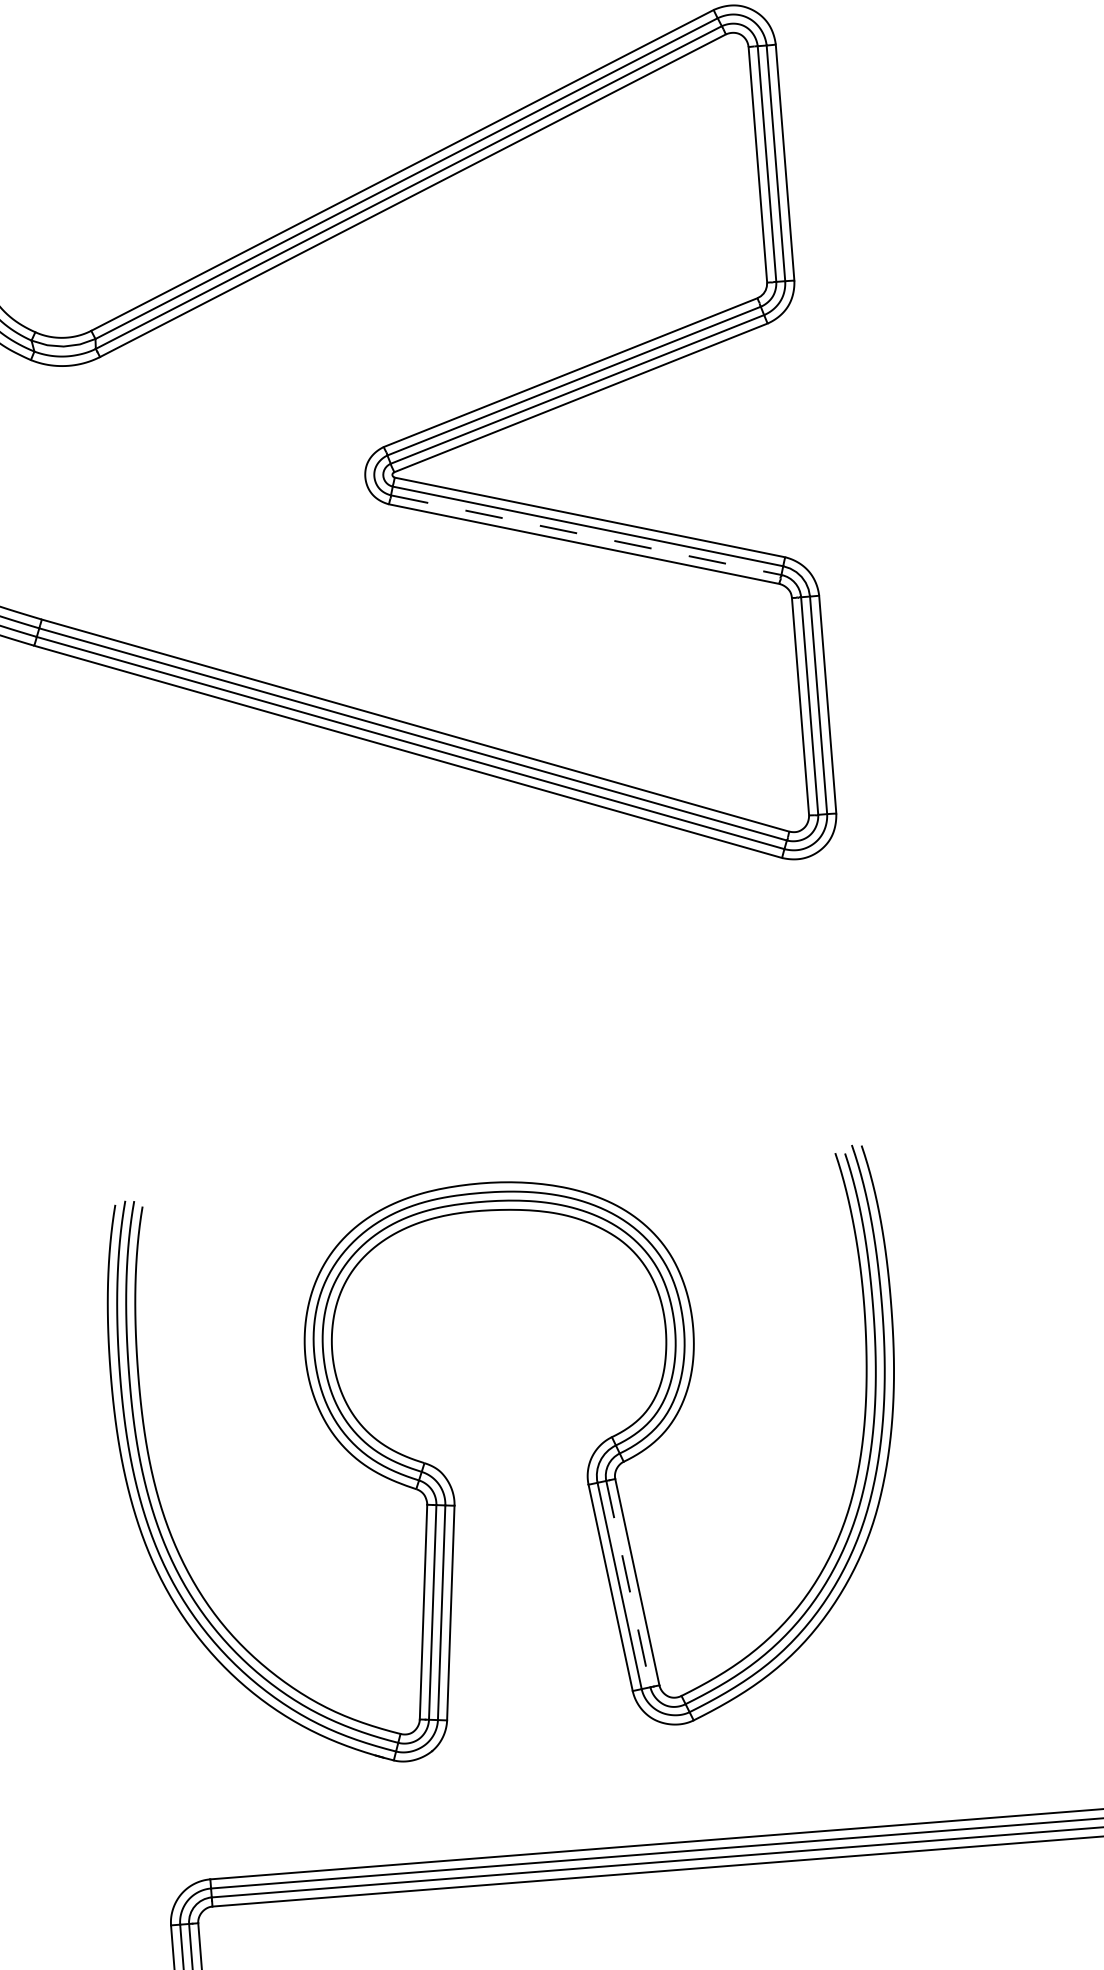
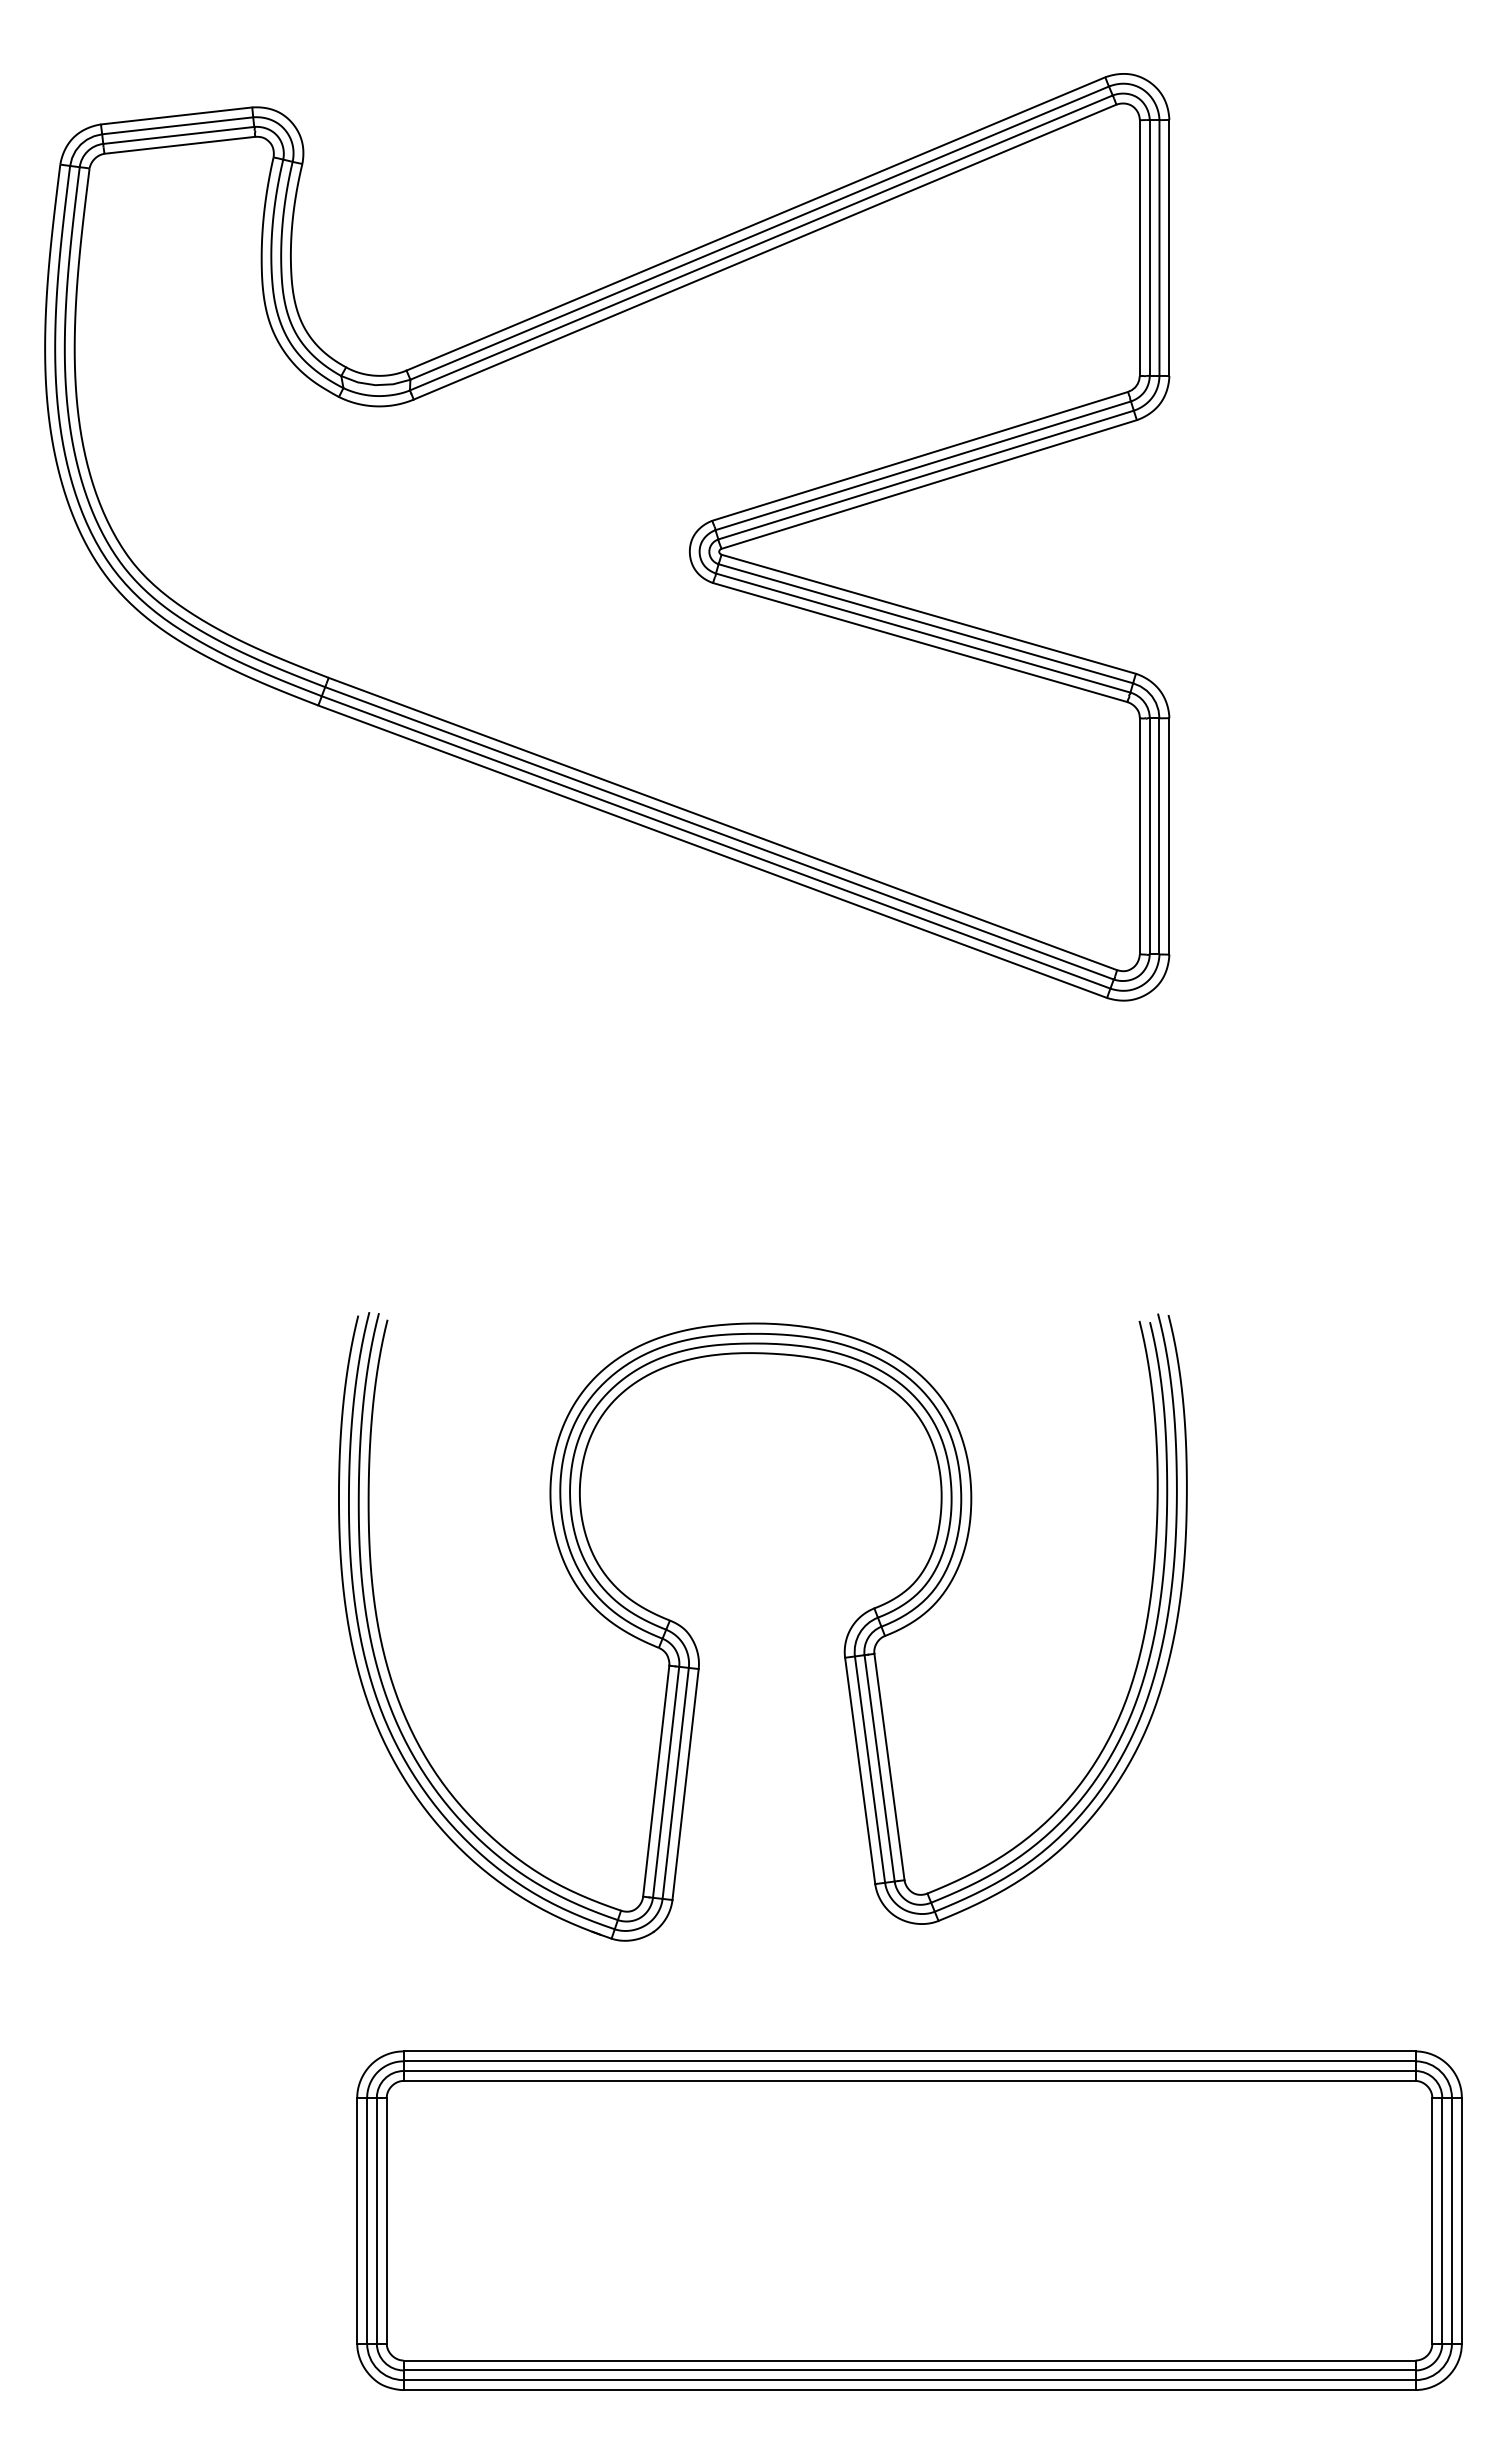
line: (586, 535) -> (923, 633), dashed -> solid
line: (628, 1584) -> (879, 1768), dashed -> solid

